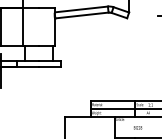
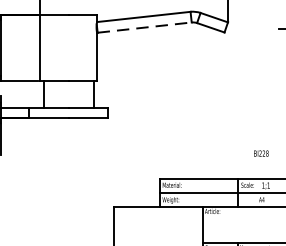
line: (81, 15) -> (143, 27), solid -> dashed
text: (138, 127) -> (262, 153), moved

